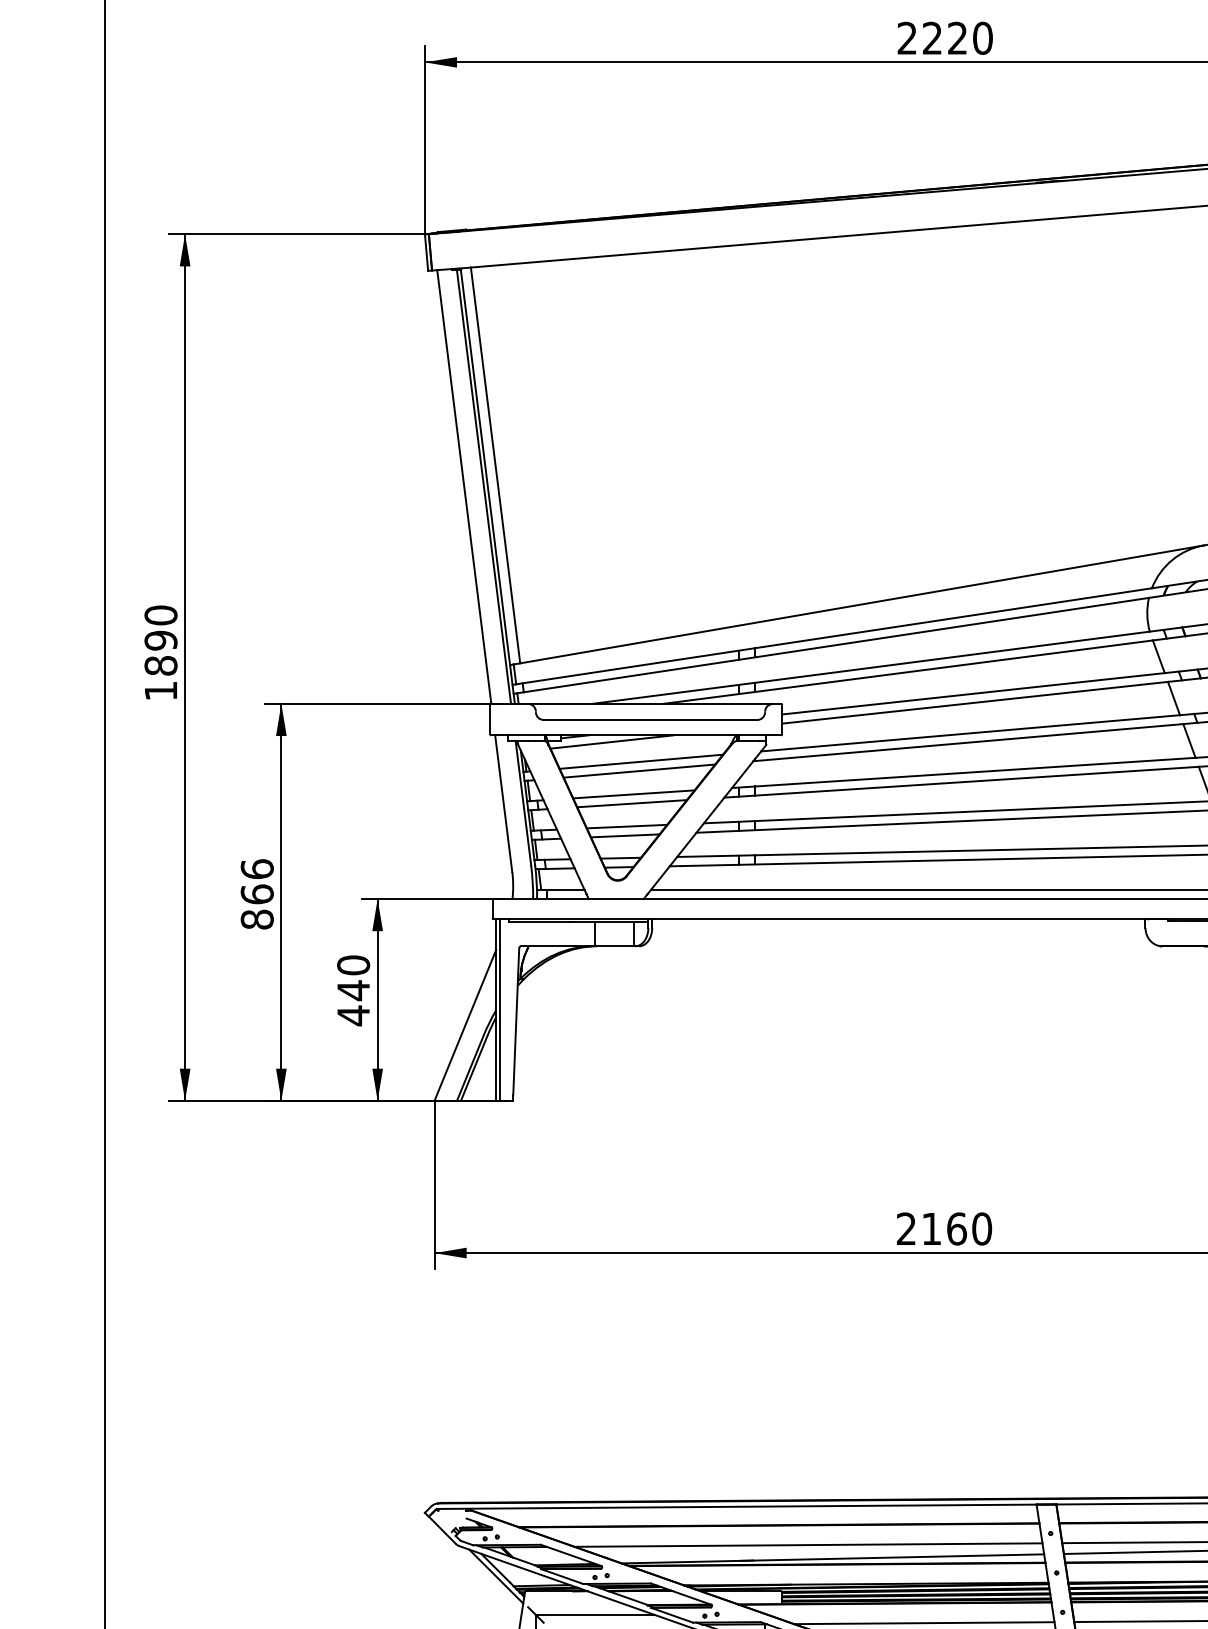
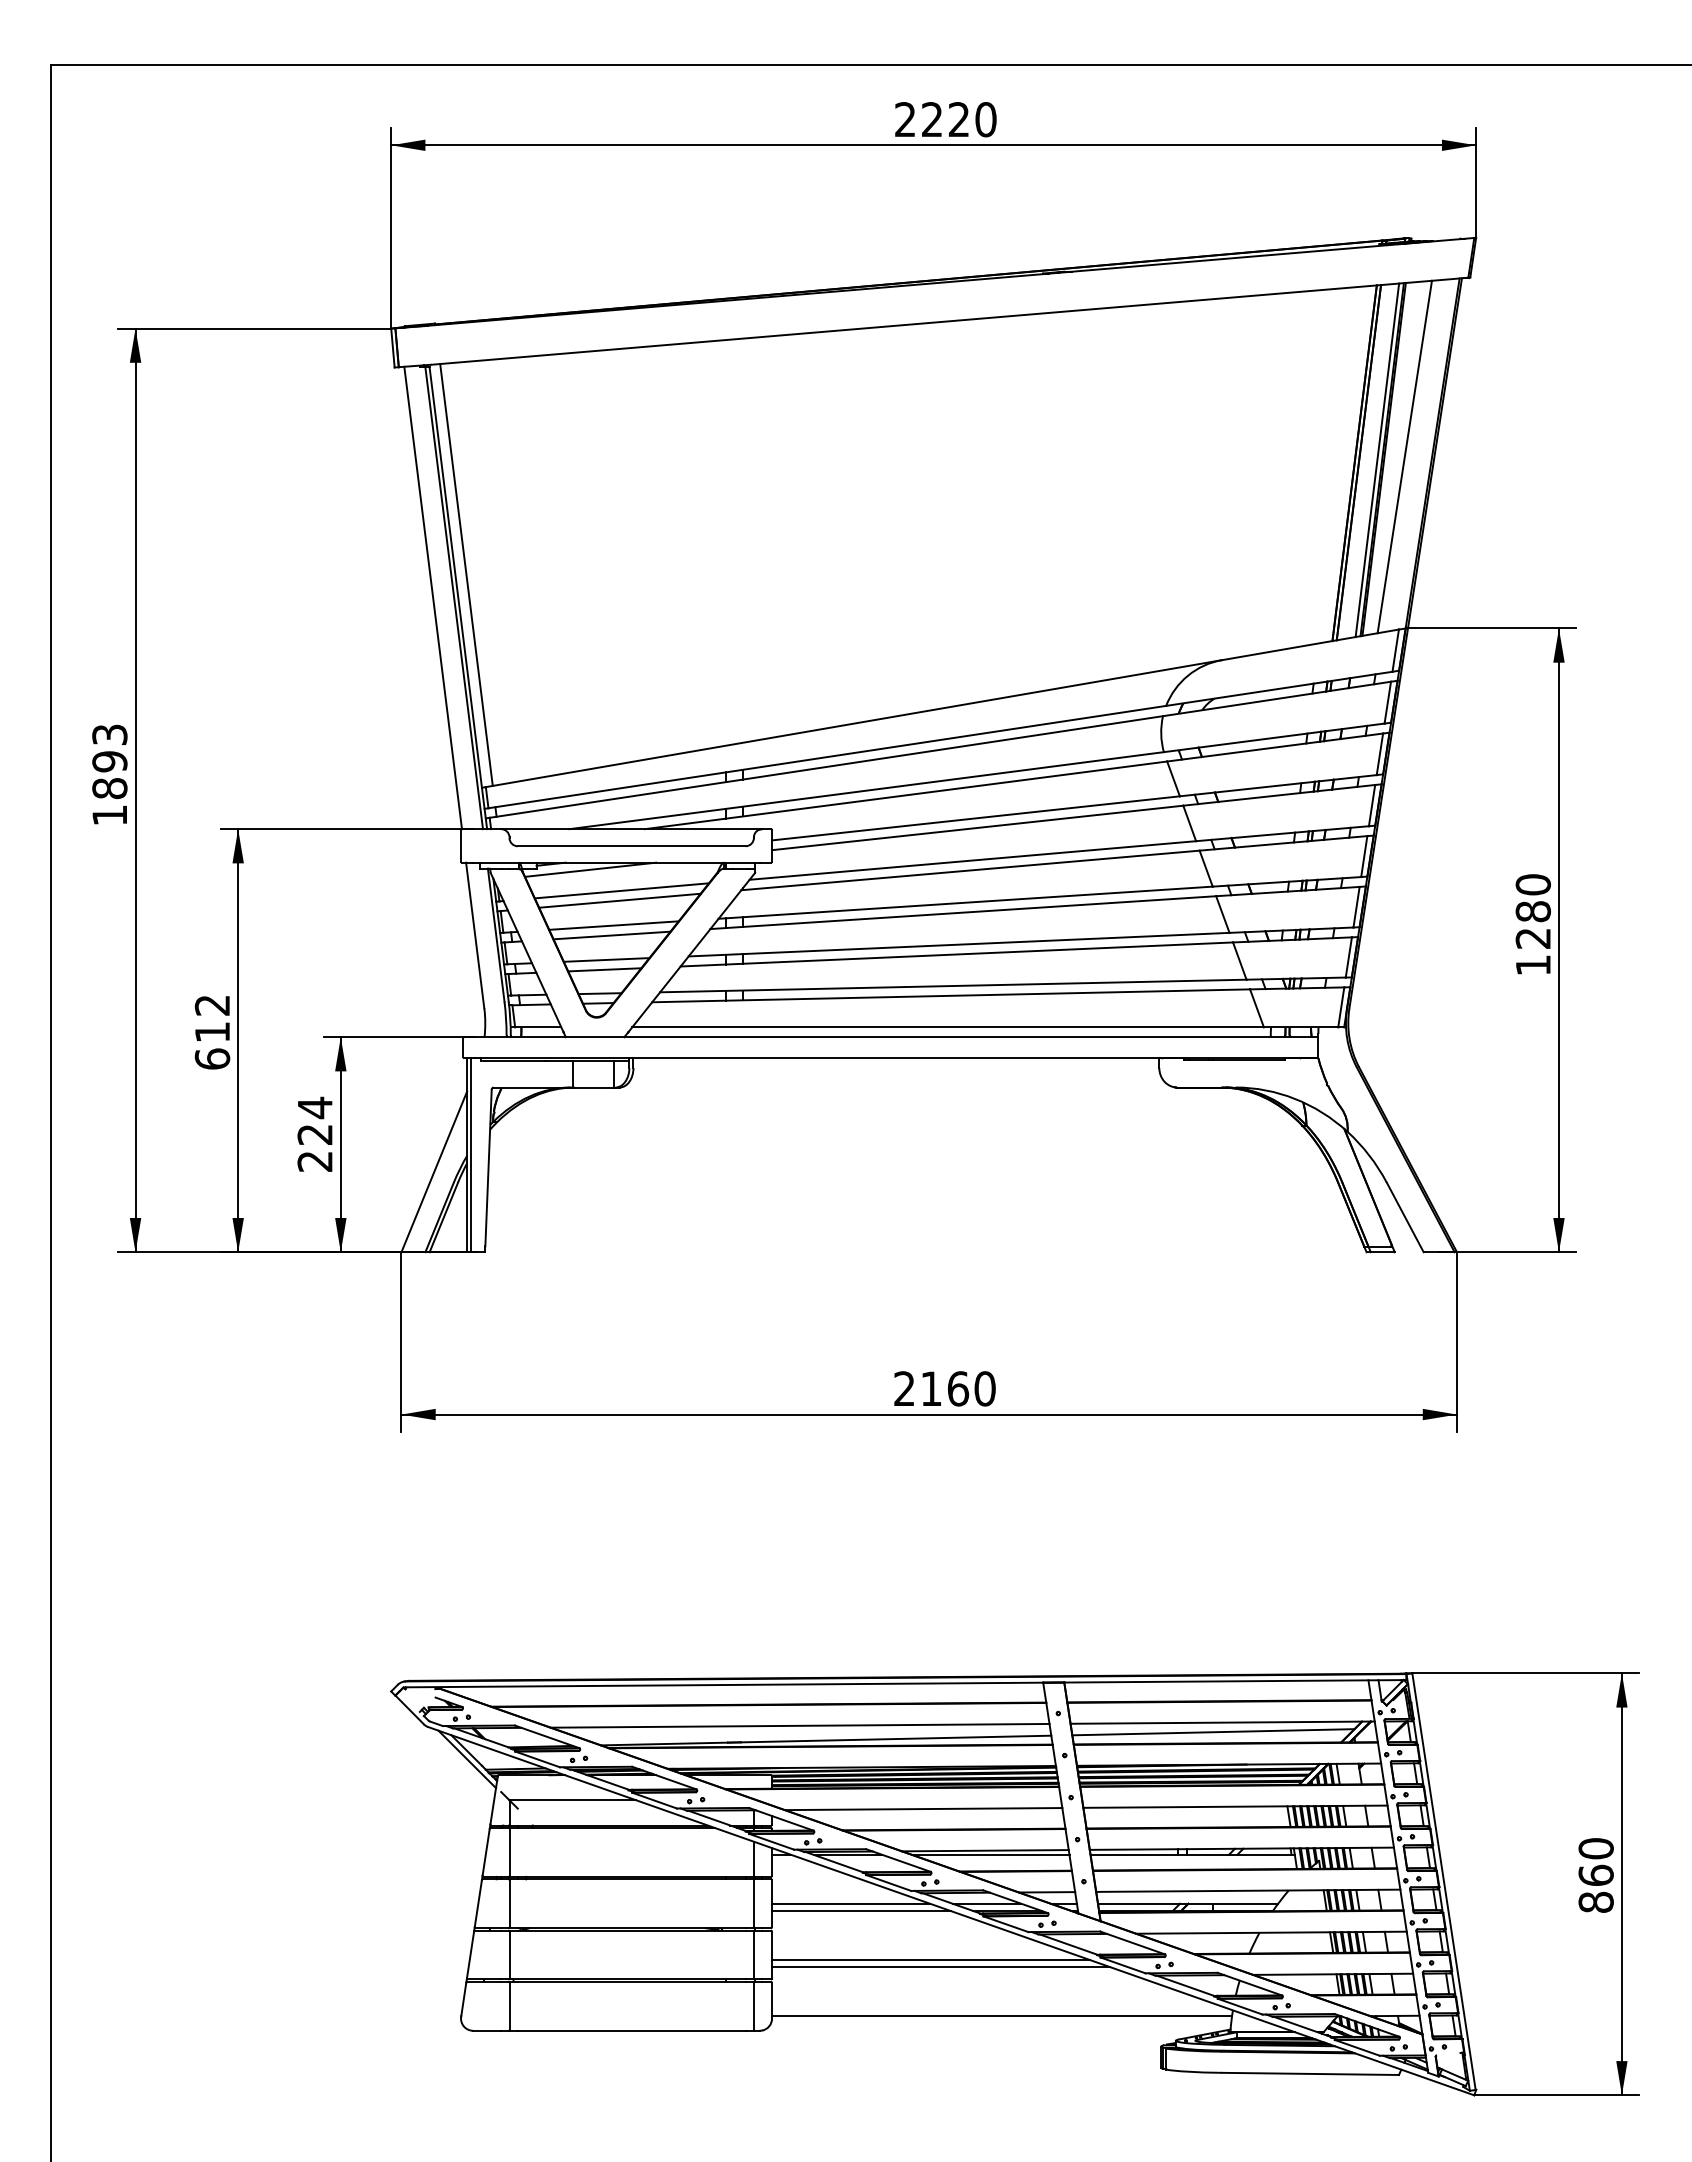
text: (160, 615) -> (109, 734), 1890 -> 1893
text: (257, 893) -> (212, 1031), 866 -> 612
text: (352, 990) -> (314, 1134), 440 -> 224

